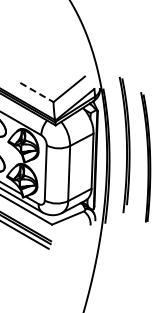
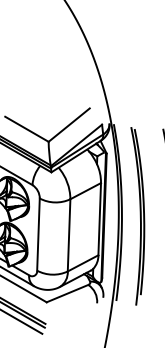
line: (37, 92) -> (27, 129), dashed -> solid
part: (124, 144) -> (137, 215), moved

